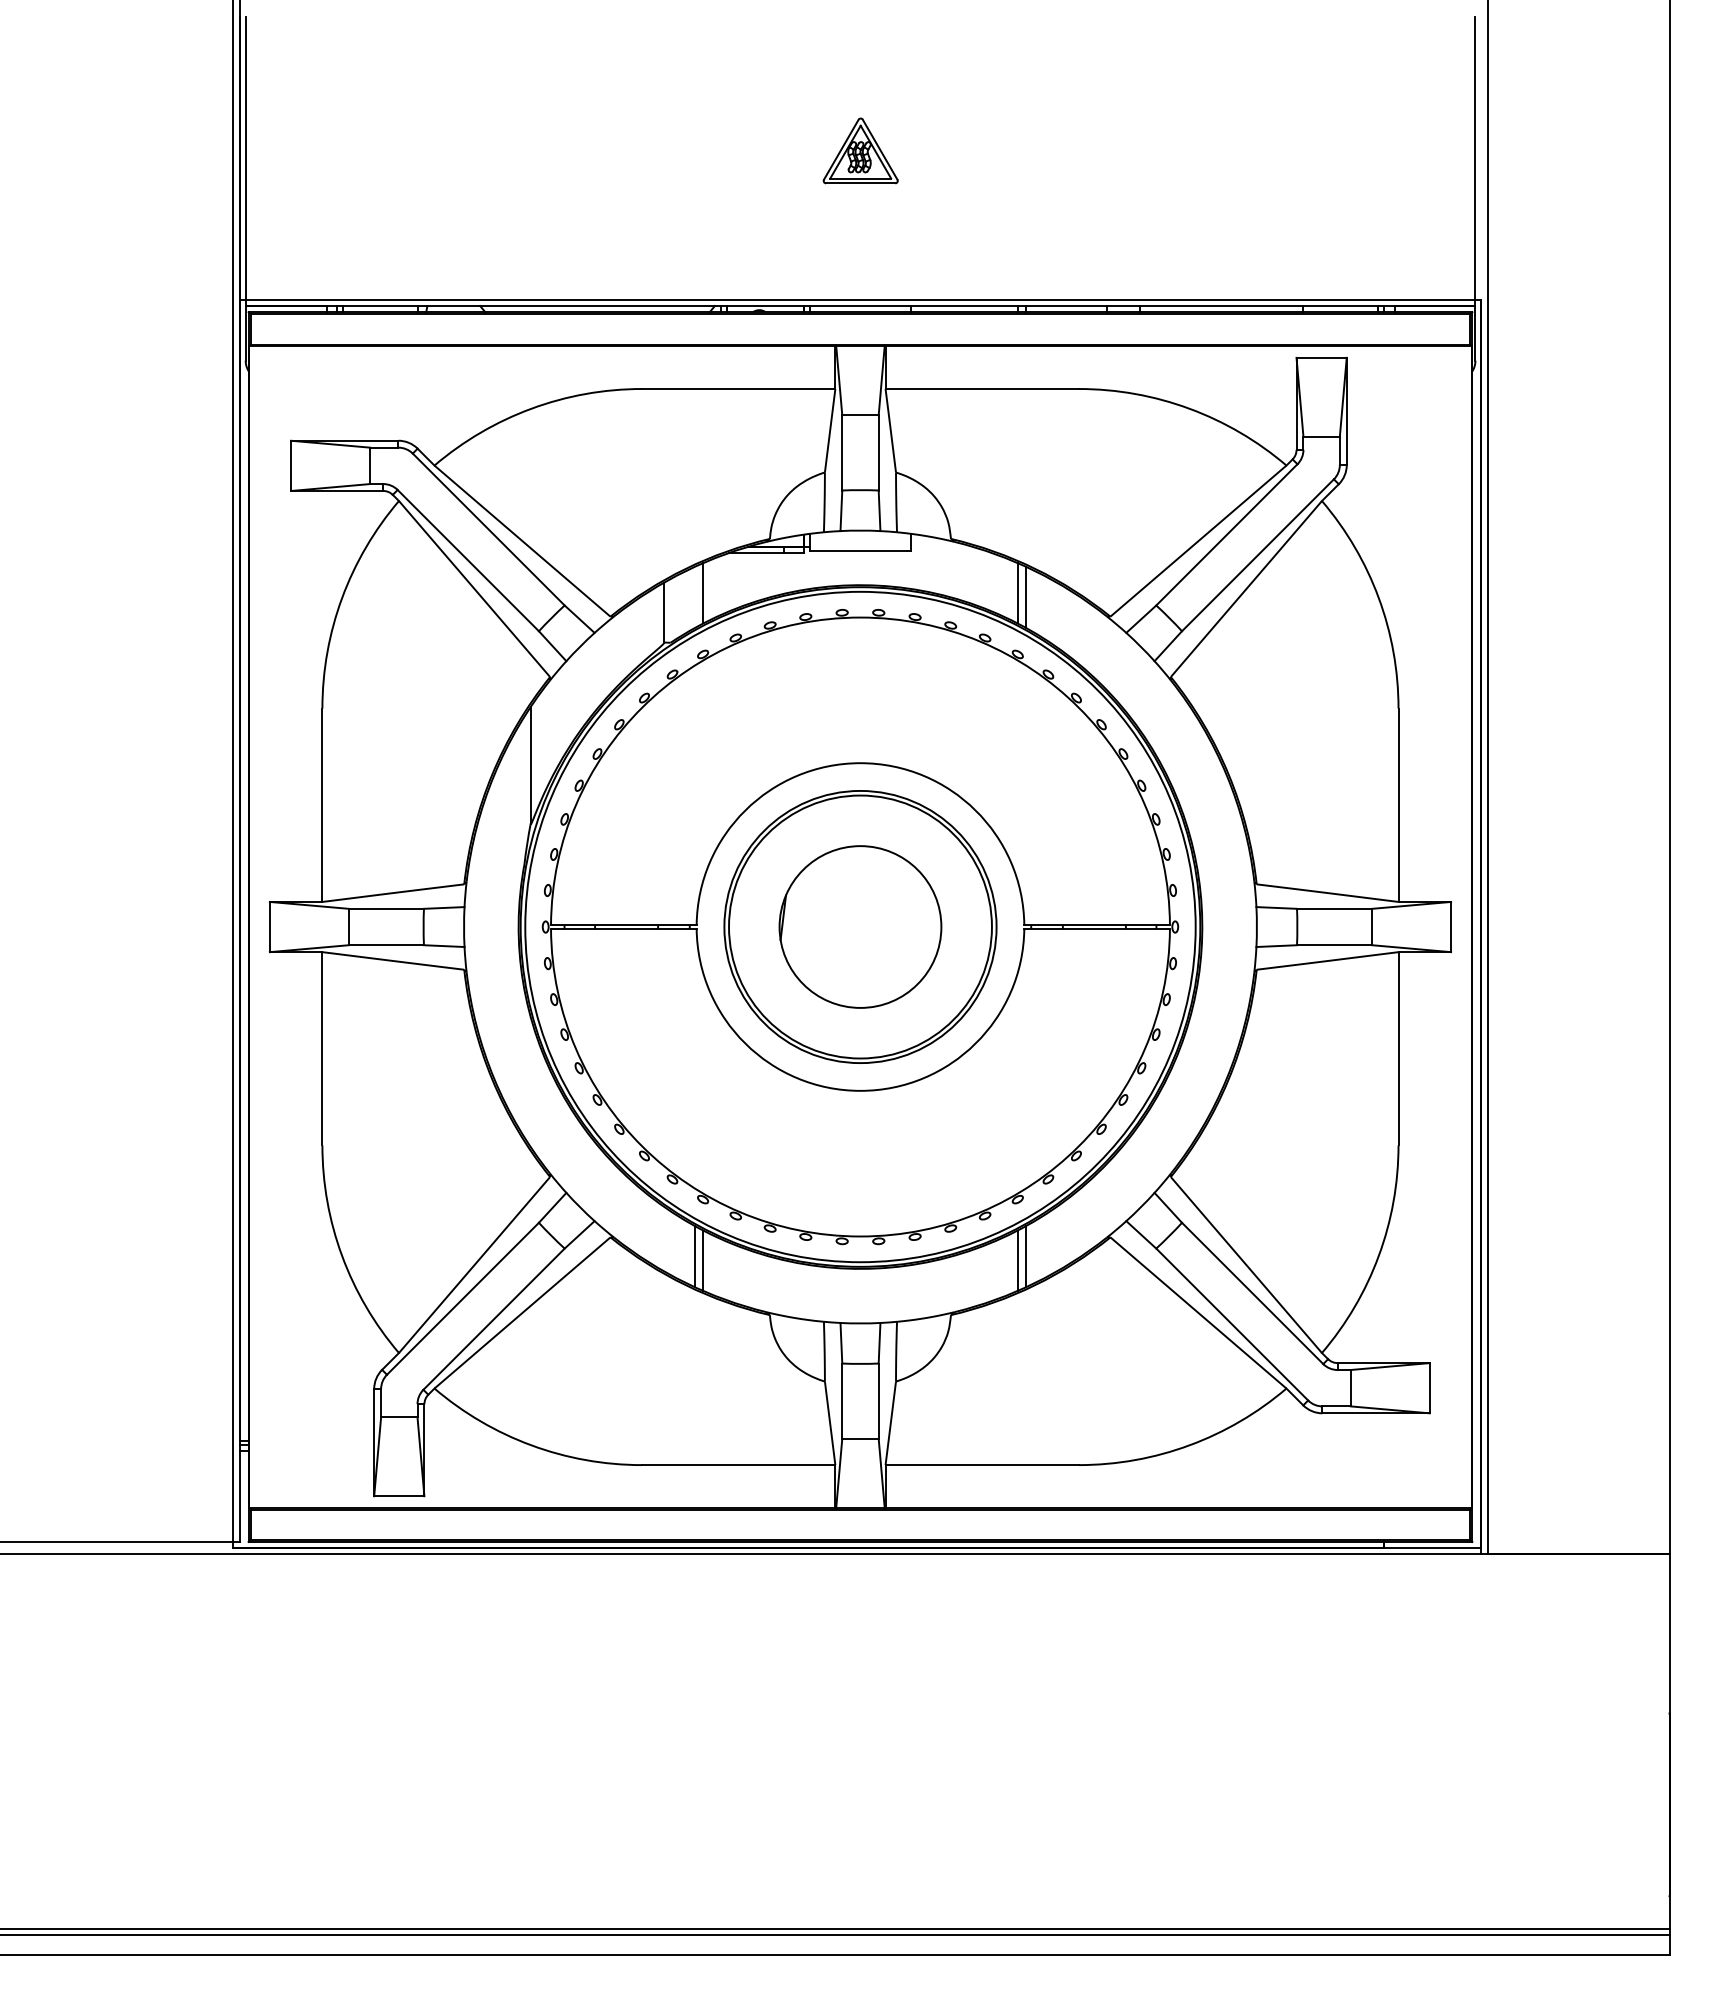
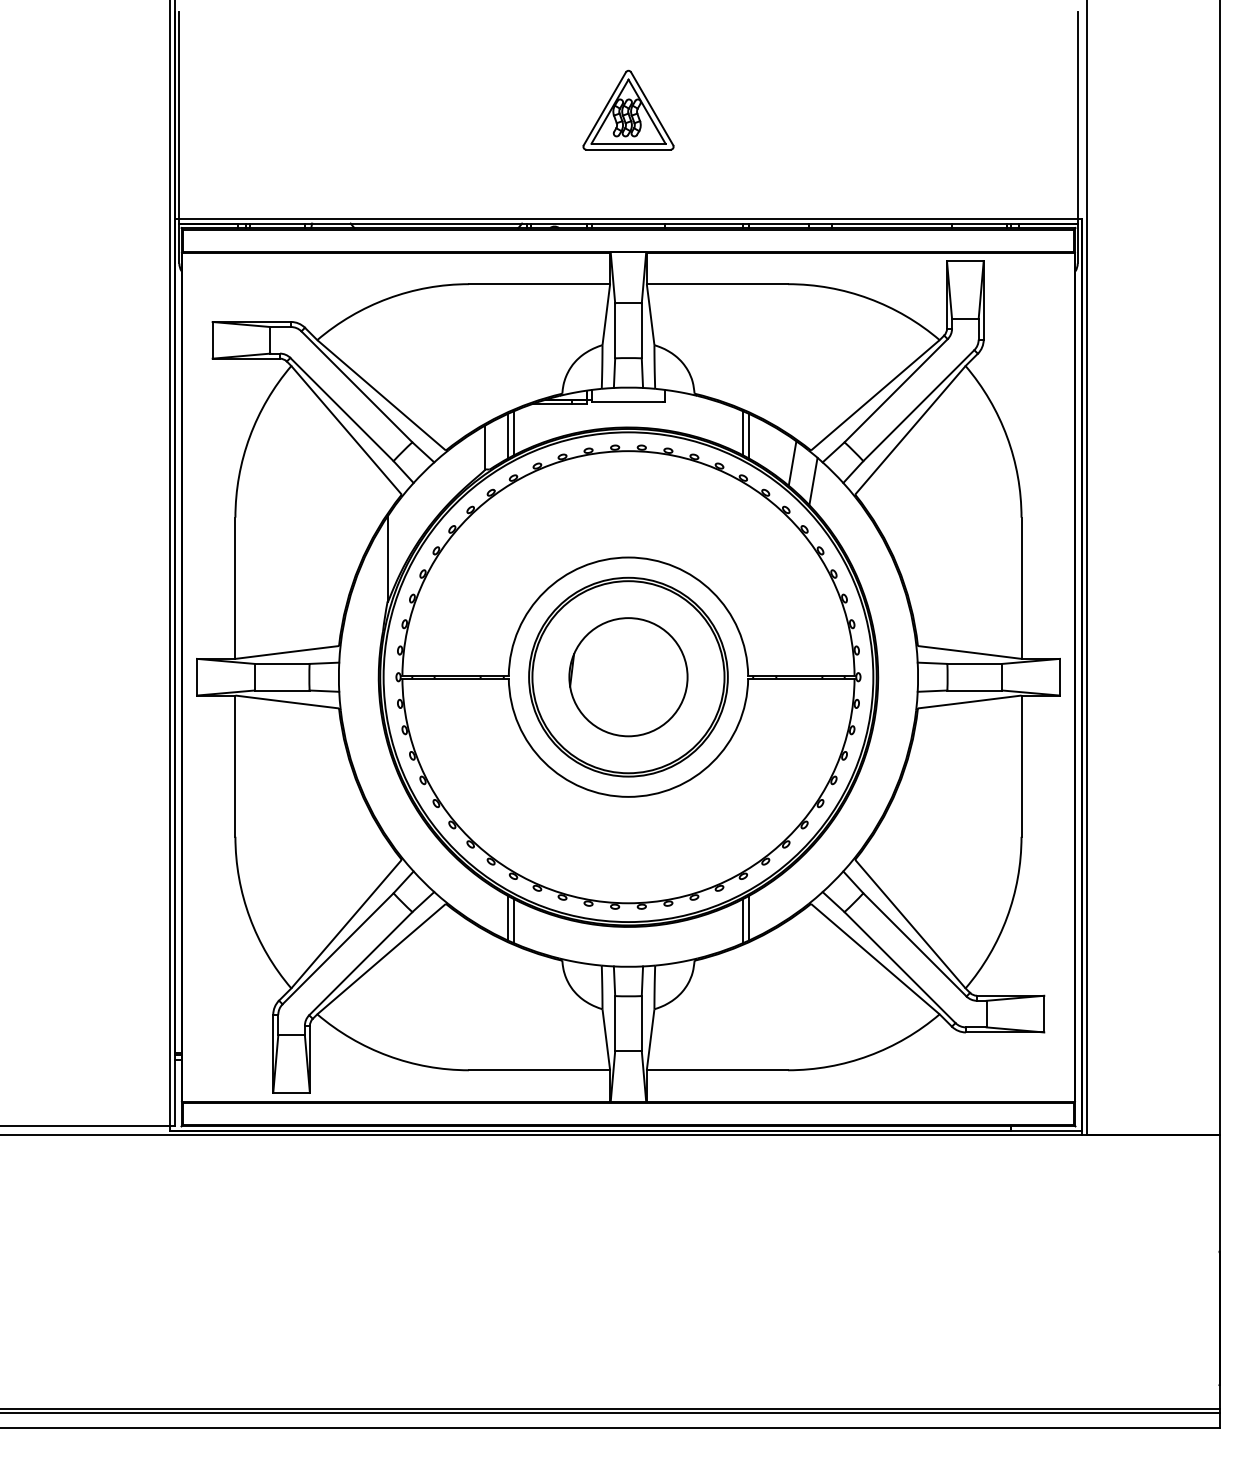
part: (860, 150) -> (628, 109), size x1.67
line: (695, 596) -> (507, 435), added
line: (1084, 634) -> (792, 463), added
line: (1113, 658) -> (813, 481), added

